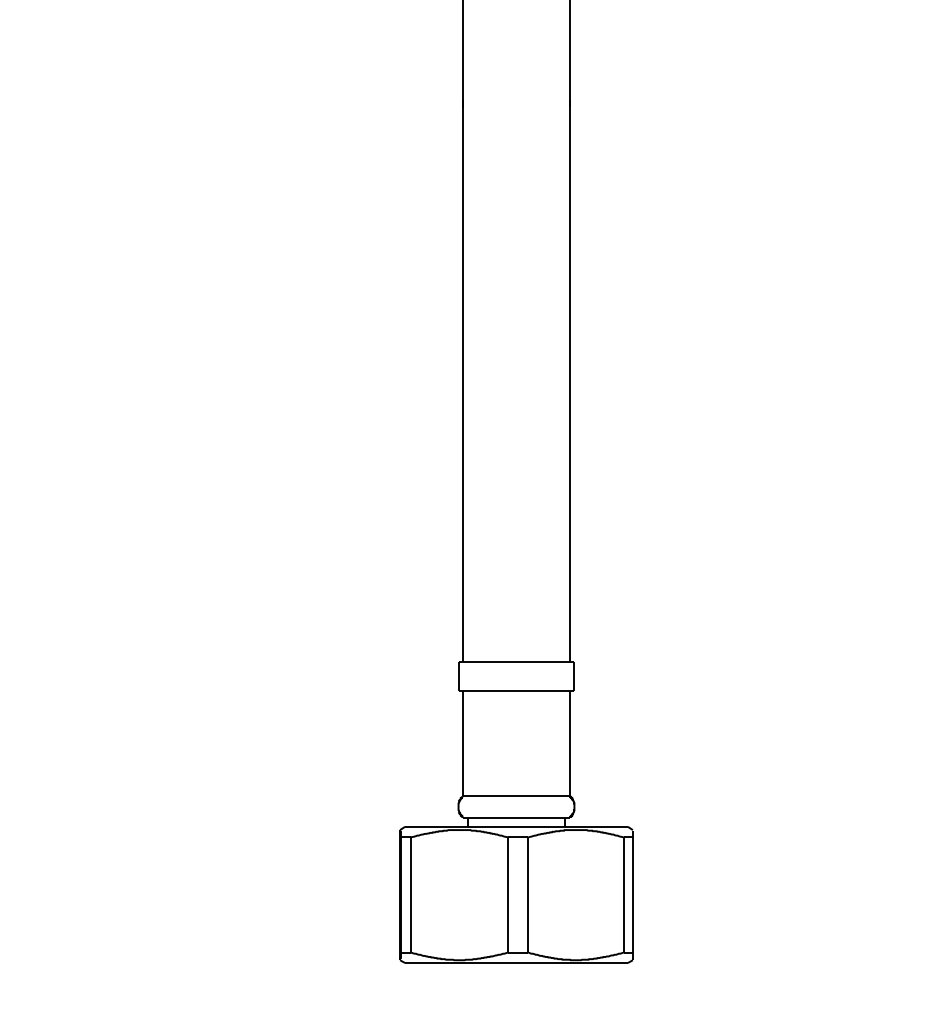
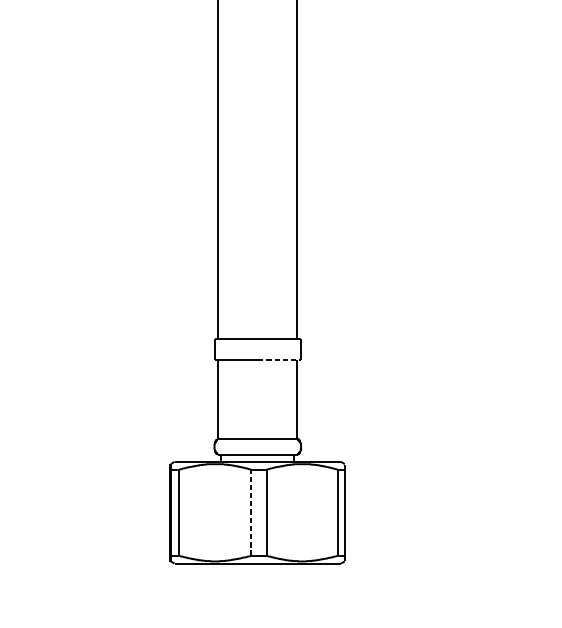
line: (545, 691) -> (279, 360), solid -> dashed
line: (507, 894) -> (251, 512), solid -> dashed

